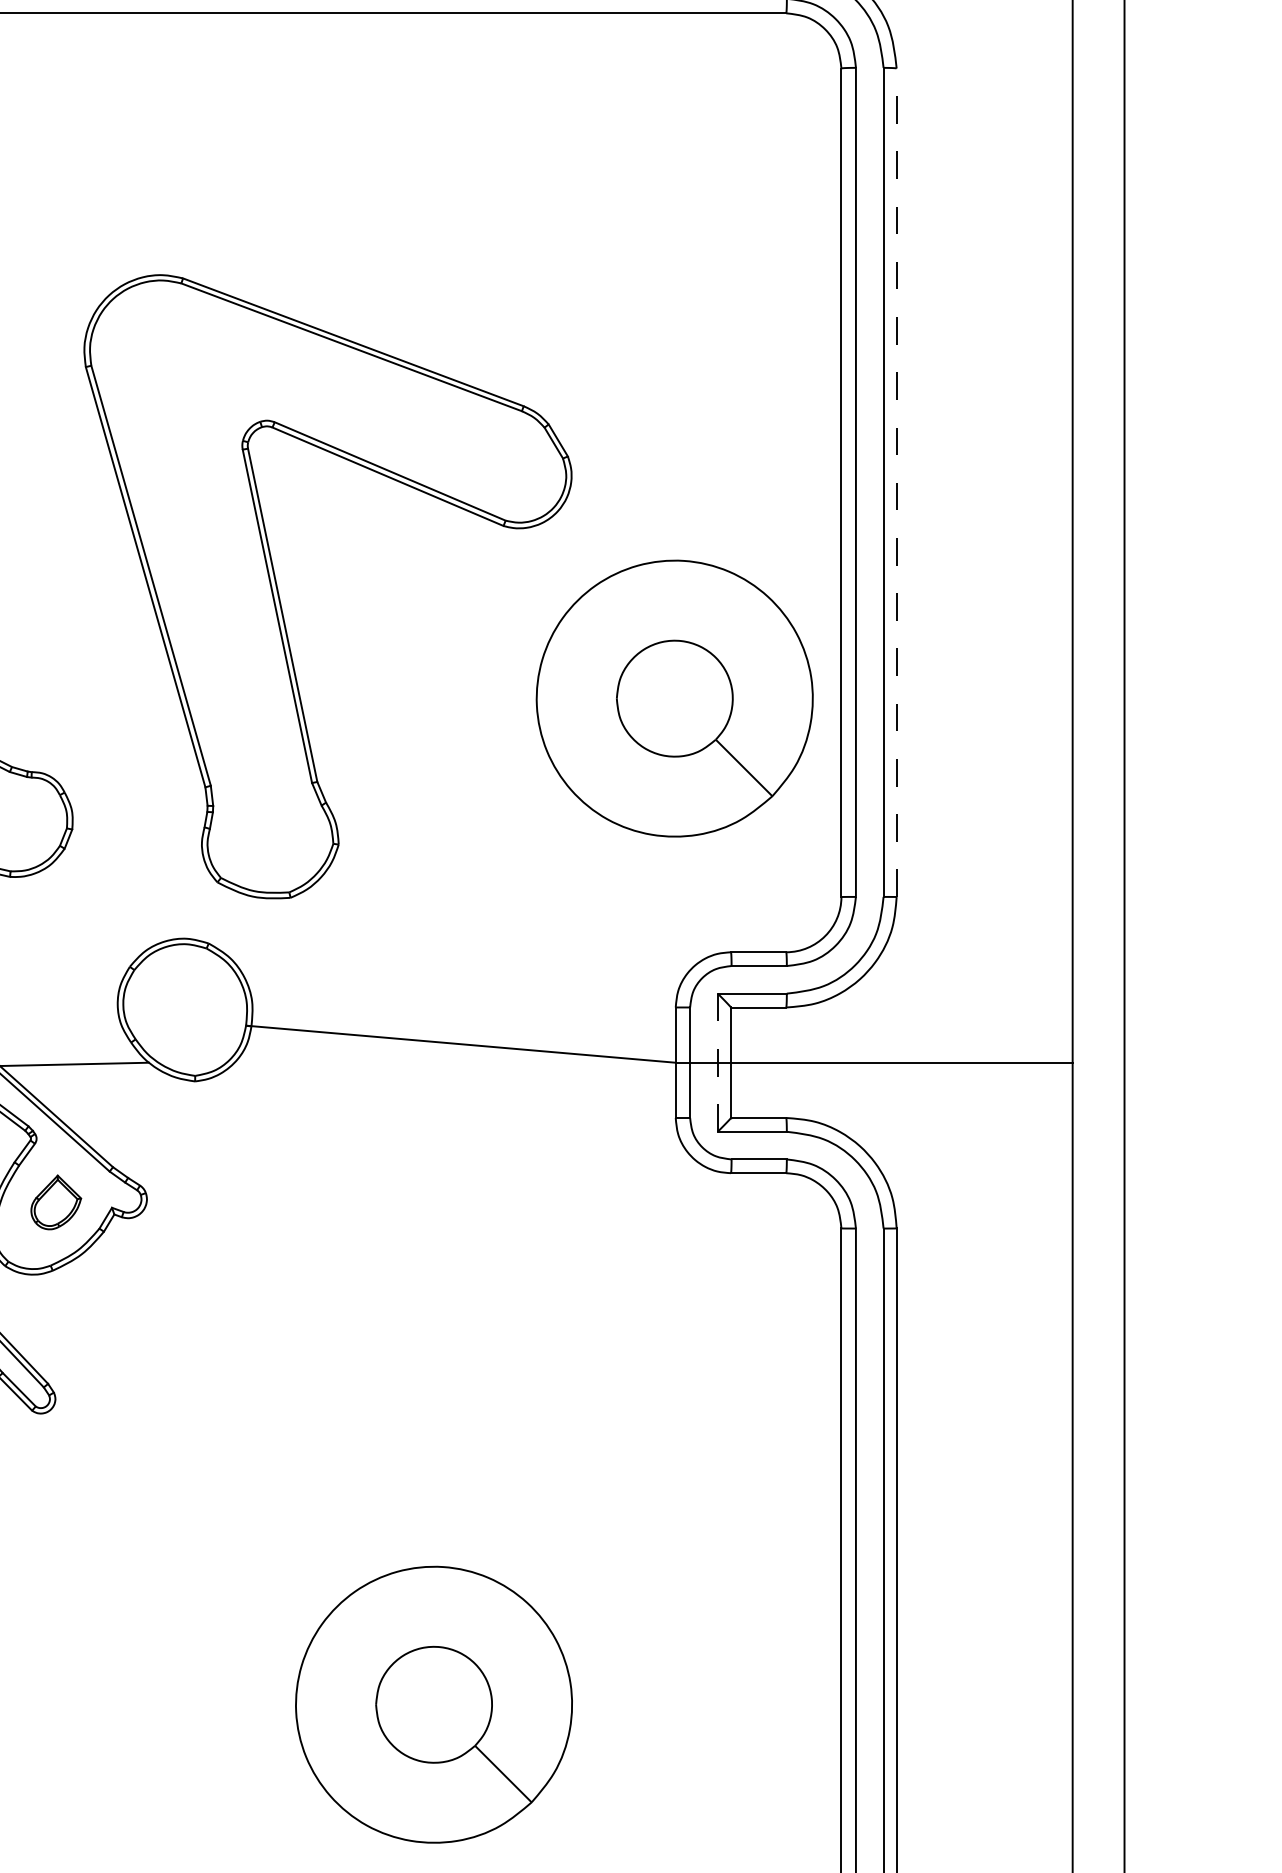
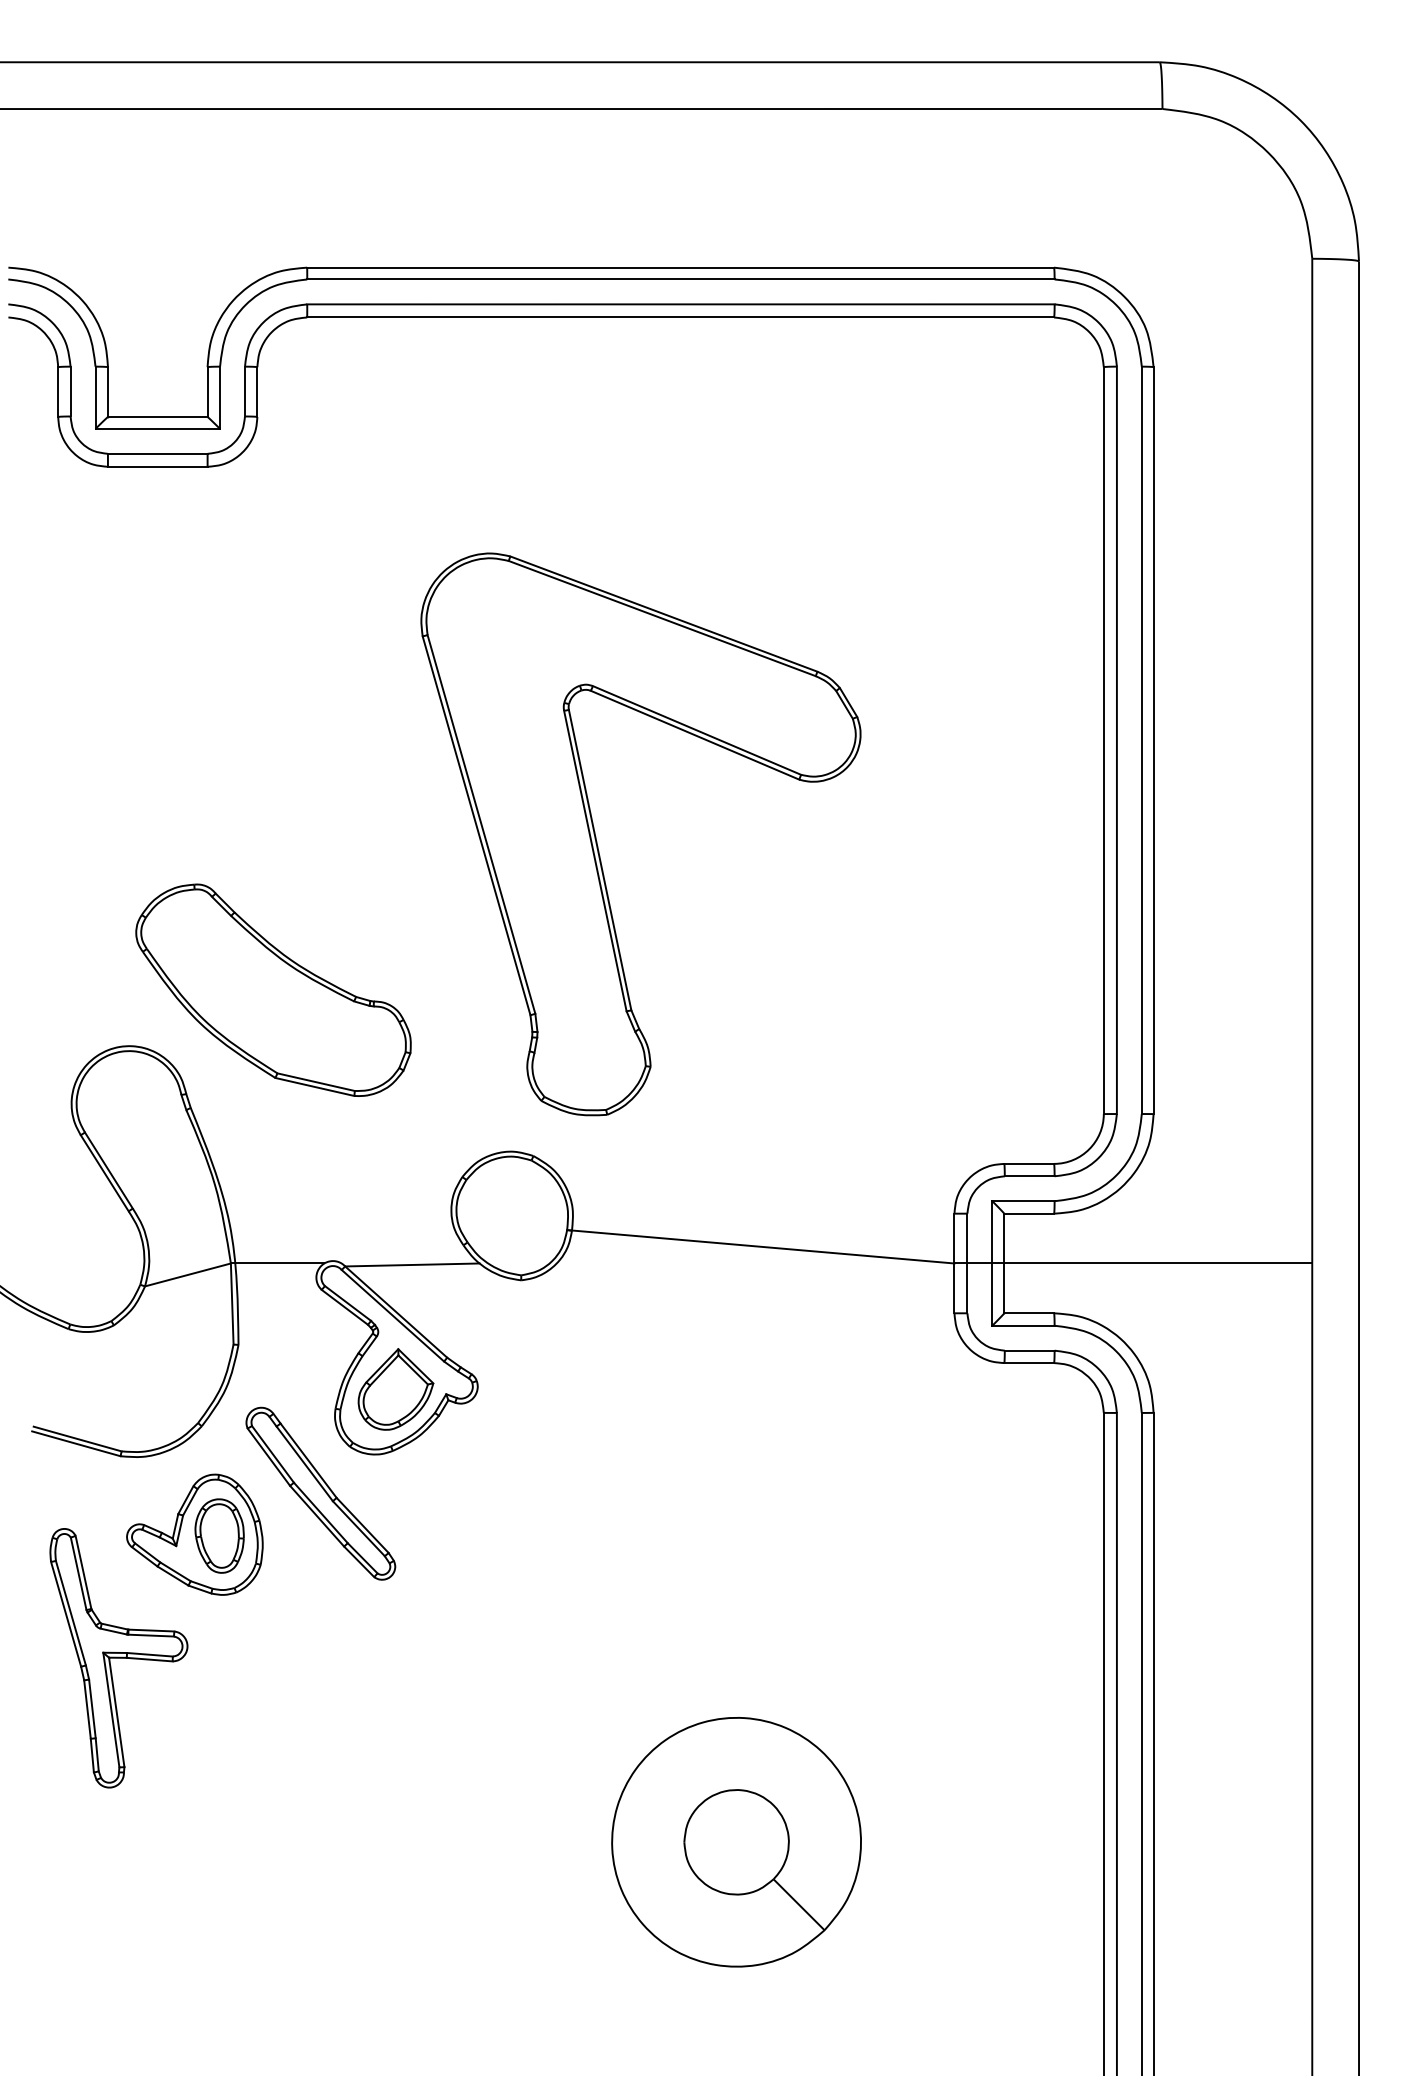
line: (896, 482) -> (1153, 740), dashed -> solid
part: (674, 698) -> (953, 935), removed
line: (717, 1061) -> (992, 1262), dashed -> solid
part: (55, 1202) -> (395, 1389), size x1.67

